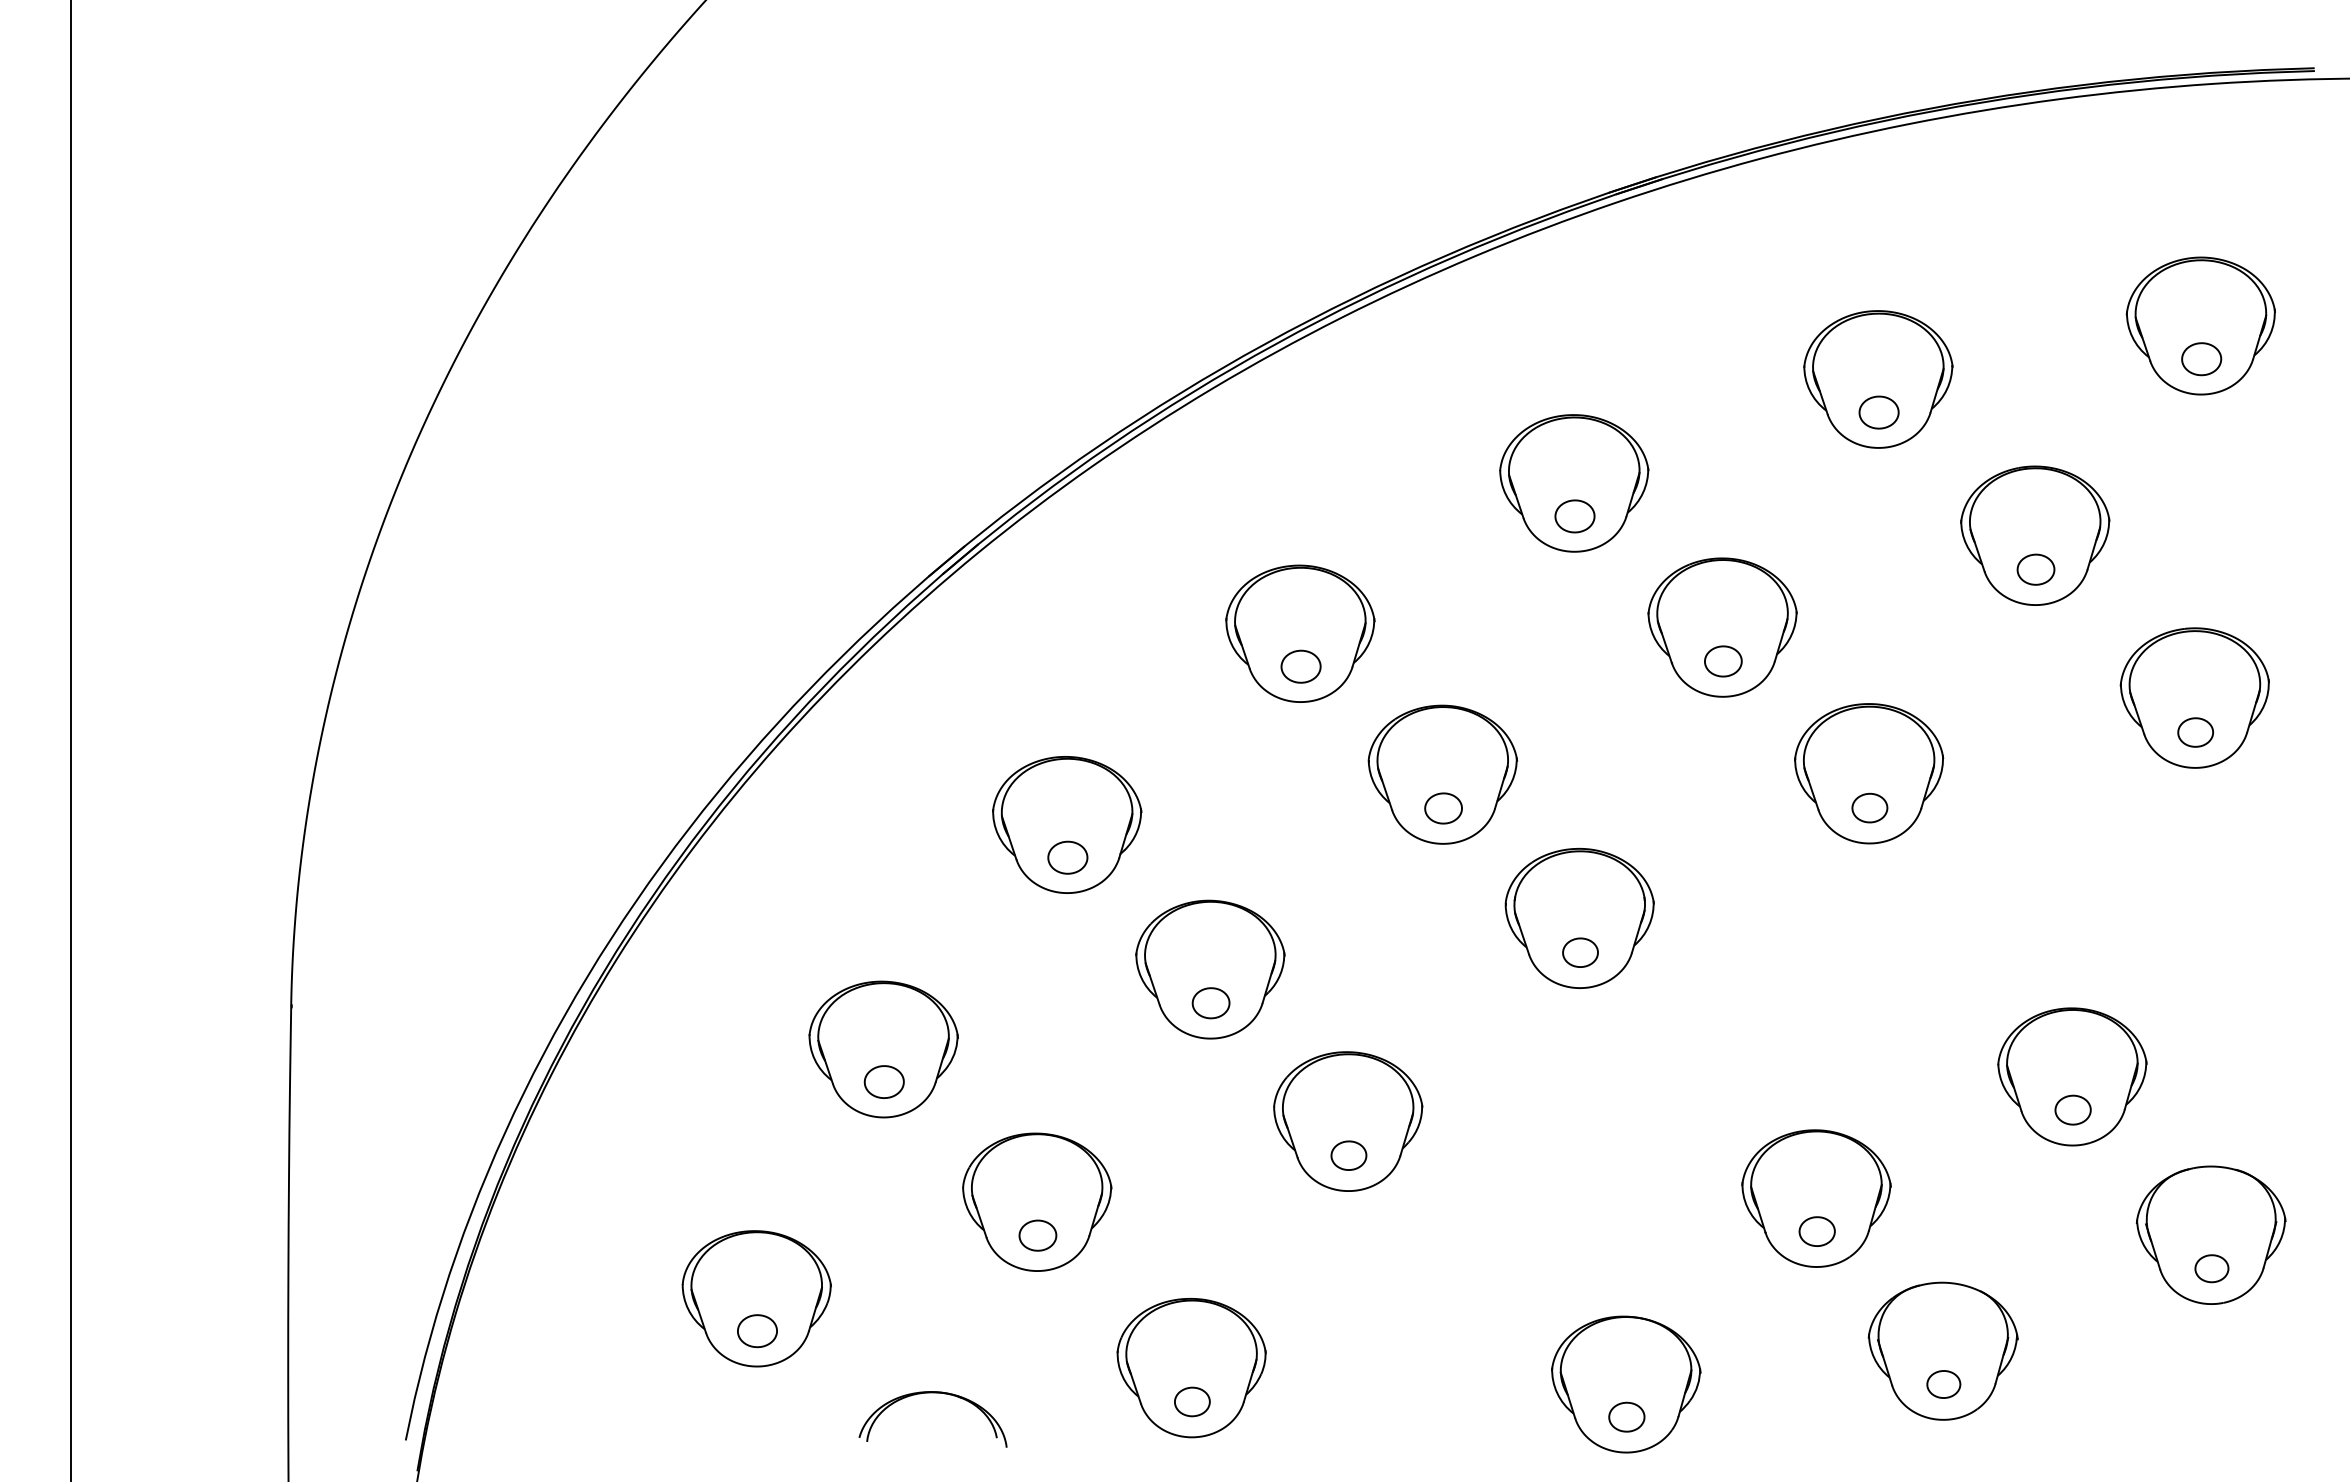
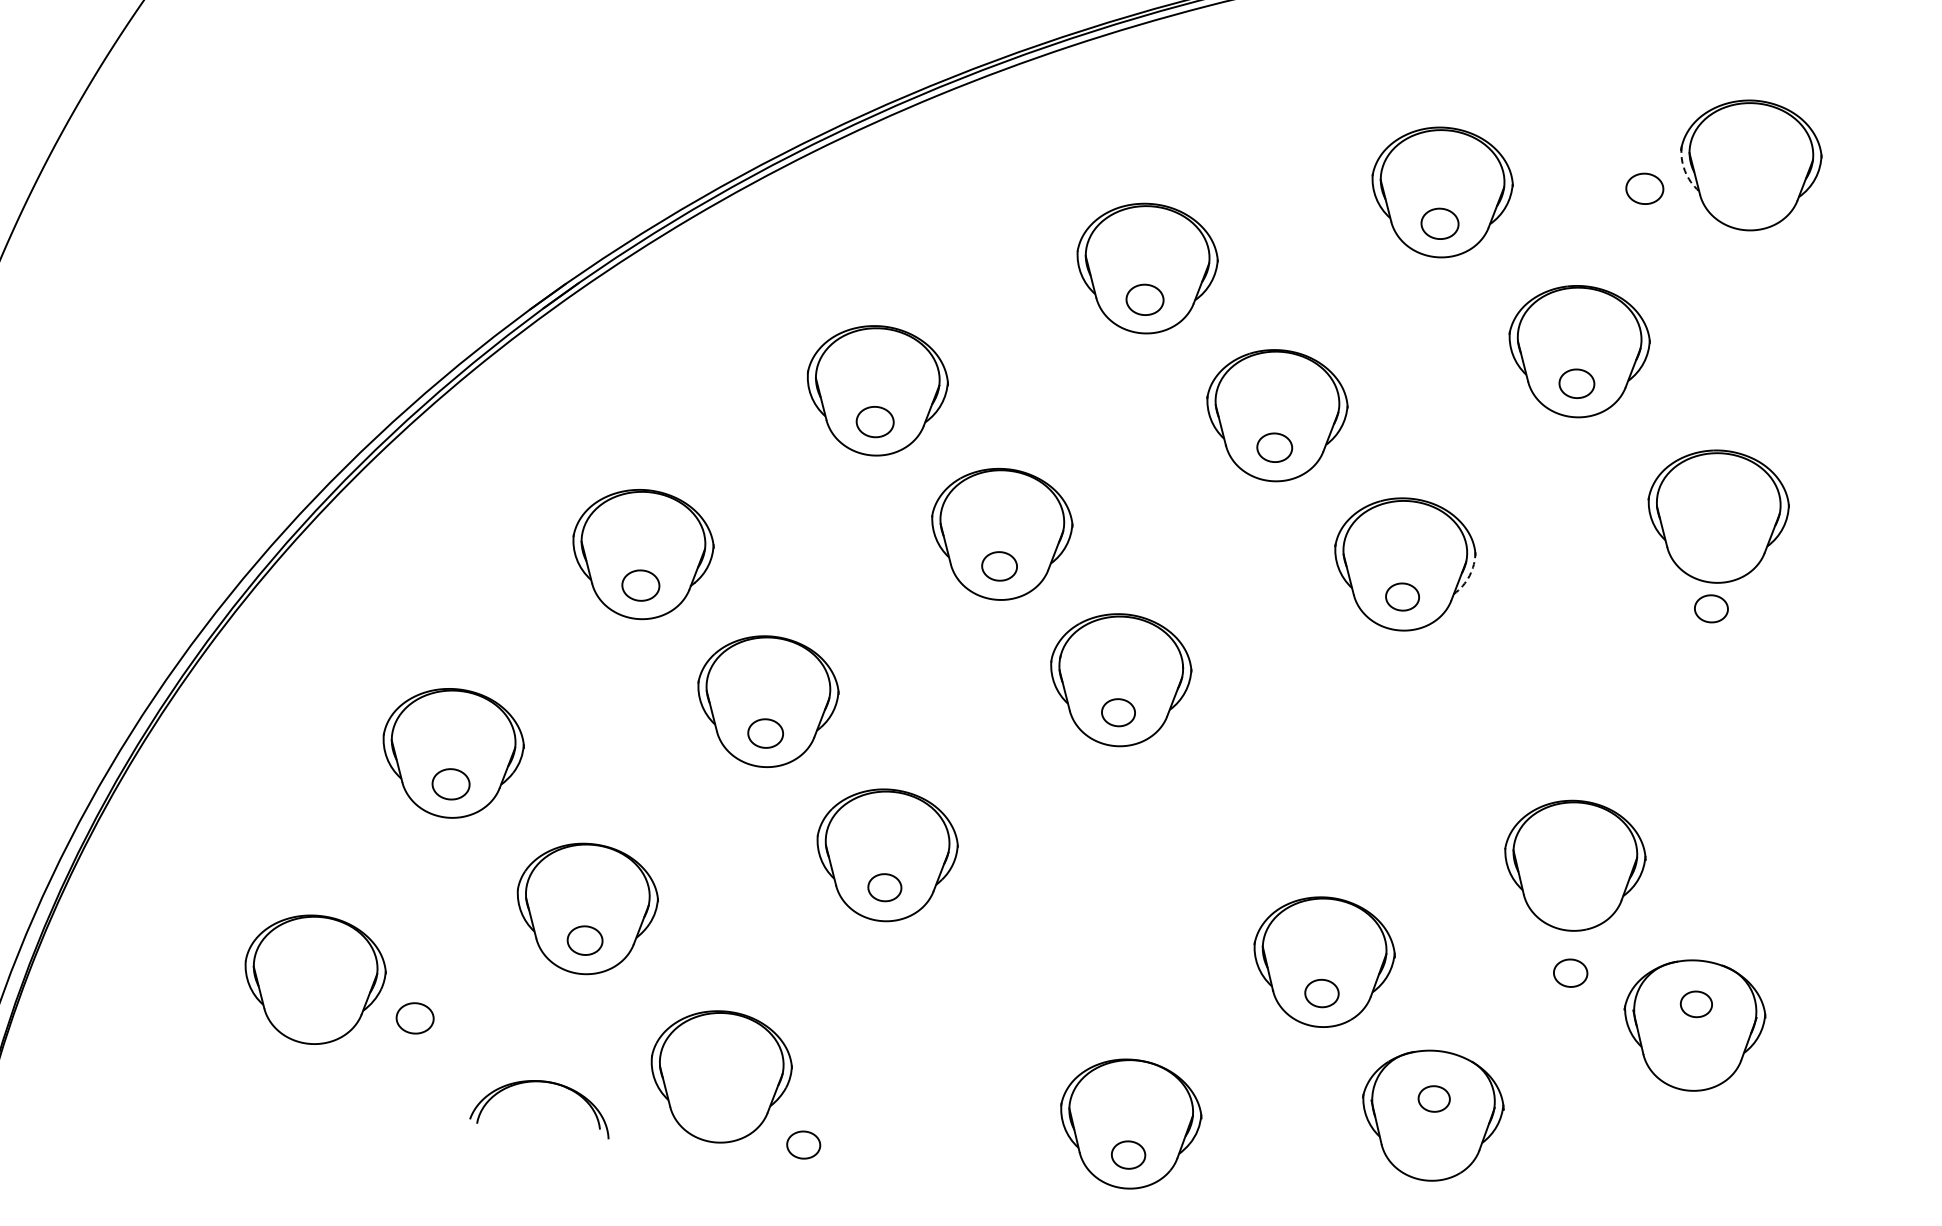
arc: (2132, 337) -> (1685, 171), solid -> dashed
part: (2201, 359) -> (1644, 189), moved
part: (2195, 732) -> (1711, 608), moved
arc: (1938, 780) -> (1469, 575), solid -> dashed
part: (2072, 1109) -> (1570, 972), moved
part: (2211, 1268) -> (1696, 1004), moved
part: (757, 1331) -> (415, 1018), moved
part: (1943, 1384) -> (1433, 1098), moved
part: (932, 1393) -> (542, 1082), moved
part: (1192, 1401) -> (803, 1144), moved

